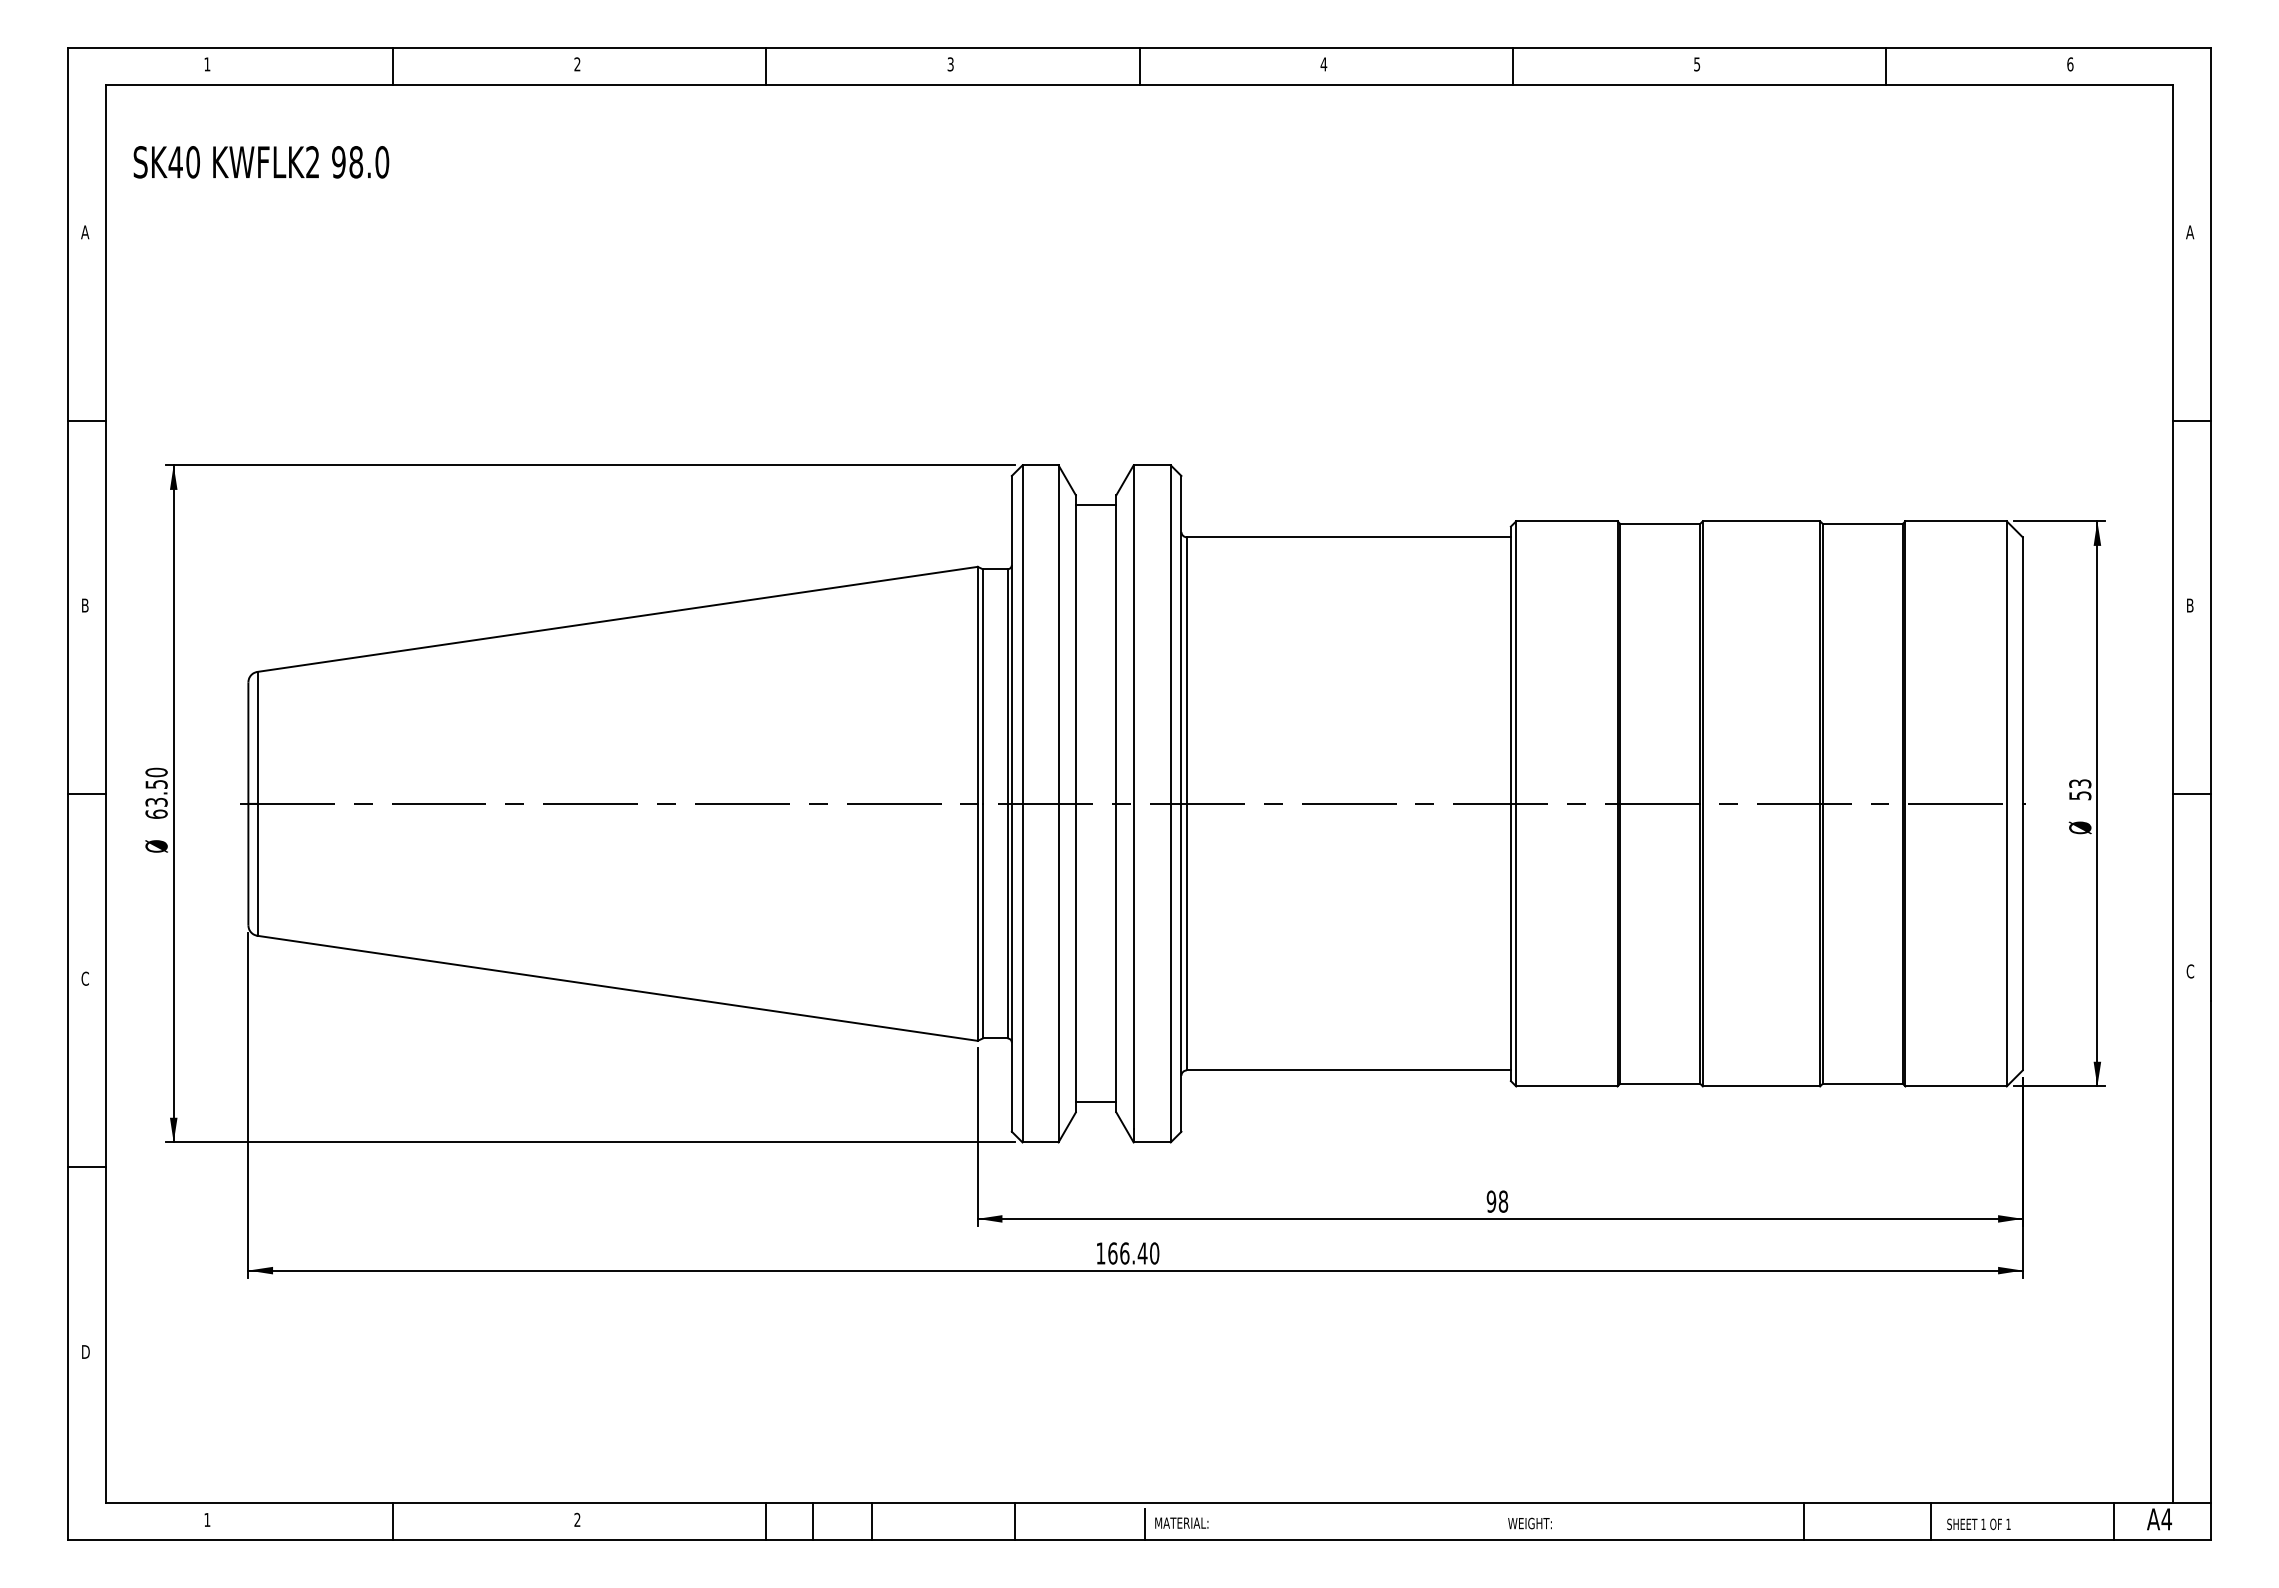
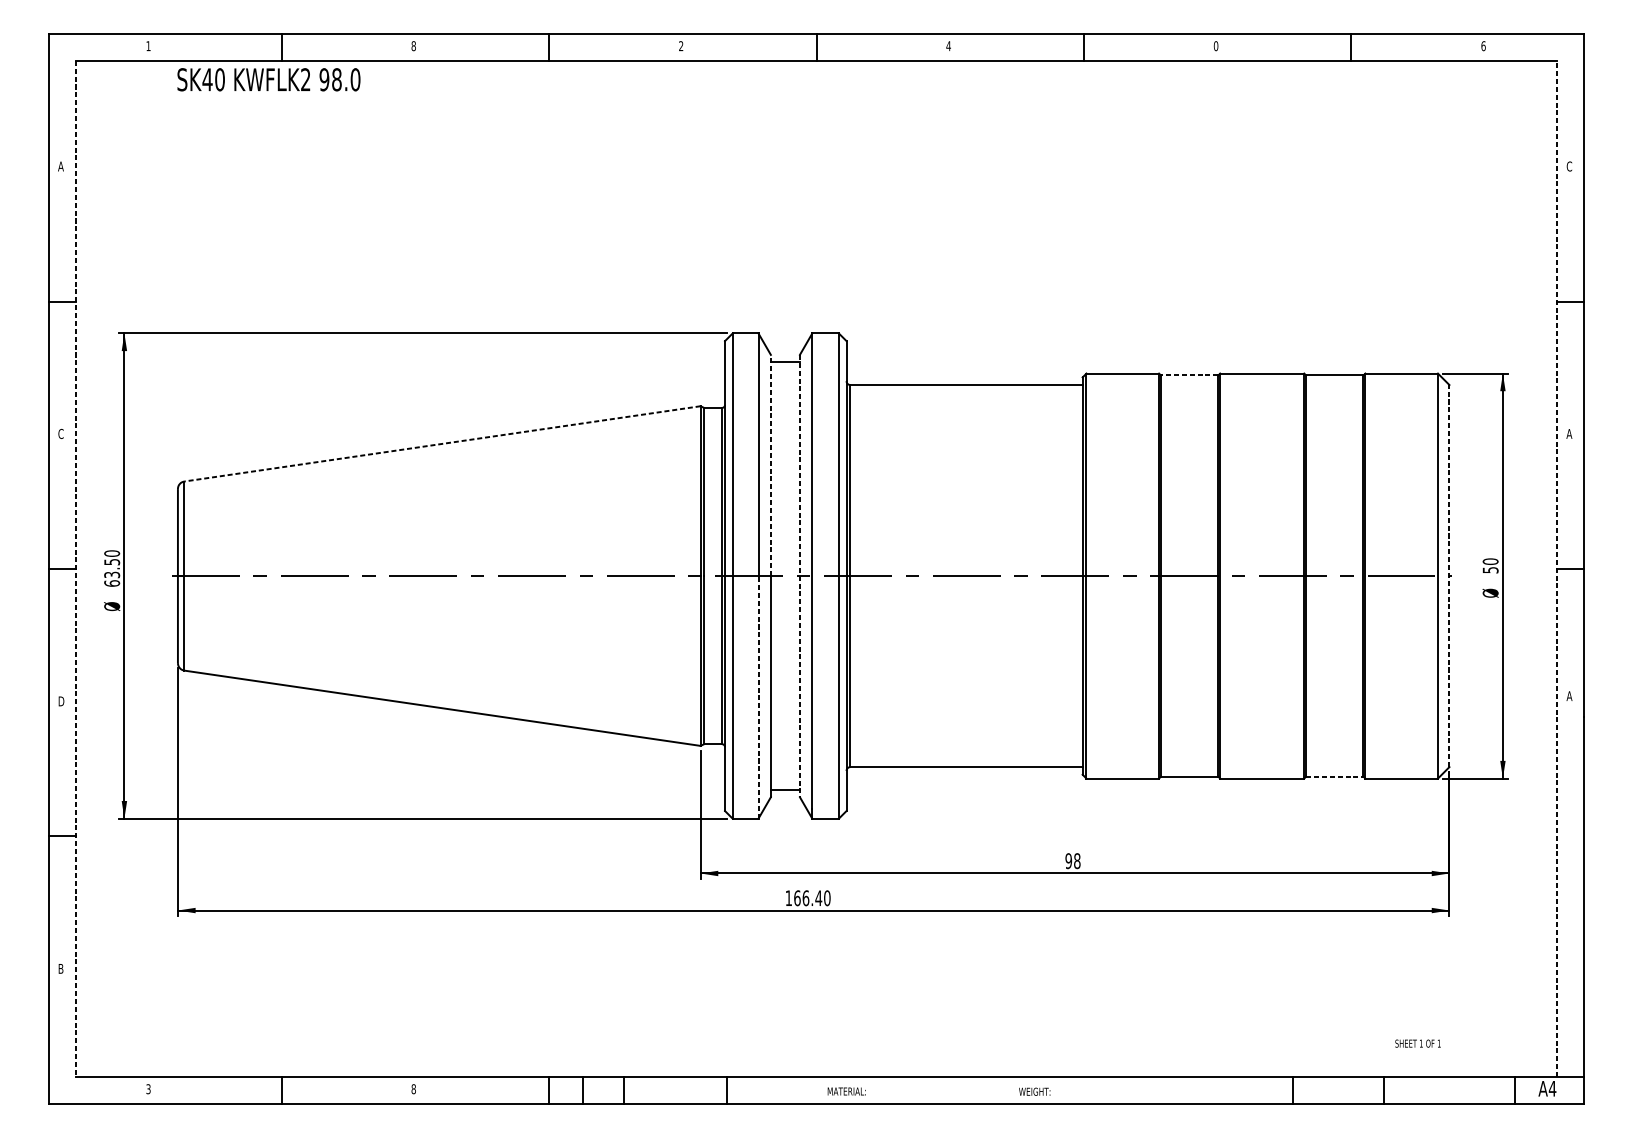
text: (577, 64) -> (413, 46), 2 -> 8
text: (950, 64) -> (681, 46), 3 -> 2
text: (1697, 64) -> (1216, 46), 5 -> 0
text: (261, 162) -> (269, 79), moved
text: (2190, 232) -> (1569, 166), A -> C
line: (1660, 523) -> (1189, 375), solid -> dashed
text: (84, 605) -> (60, 433), B -> C
text: (2190, 605) -> (1569, 433), B -> A
line: (617, 619) -> (442, 443), solid -> dashed
line: (1075, 649) -> (770, 465), solid -> dashed
text: (2080, 783) -> (1490, 561), 53 -> 50
line: (2173, 793) -> (1557, 568), solid -> dashed
line: (105, 794) -> (75, 569), solid -> dashed
line: (1116, 803) -> (800, 575), solid -> dashed
line: (2022, 803) -> (1449, 575), solid -> dashed
text: (2190, 971) -> (1569, 696), C -> A
line: (1058, 972) -> (758, 696), solid -> dashed
text: (85, 978) -> (61, 701), C -> D
line: (1862, 1083) -> (1334, 776), solid -> dashed
text: (86, 1352) -> (61, 969), D -> B
text: (207, 1519) -> (148, 1088), 1 -> 3
text: (577, 1520) -> (413, 1089), 2 -> 8
text: (1529, 1523) -> (1034, 1091), moved
line: (1144, 1524) -> (820, 1092), removed
text: (1978, 1524) -> (1417, 1043), moved

